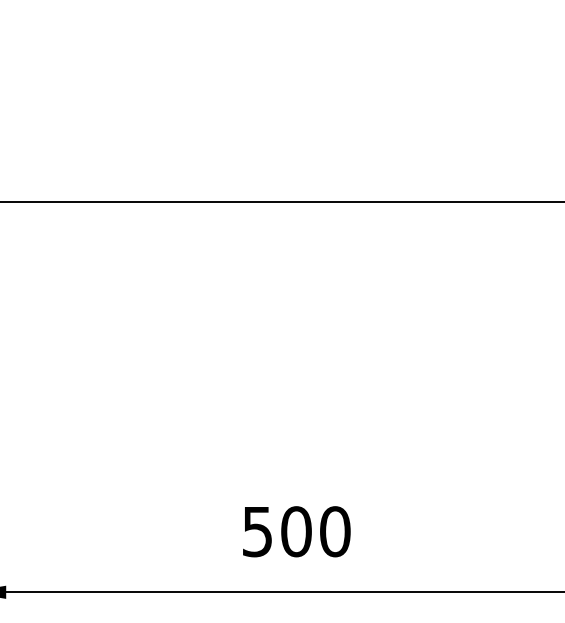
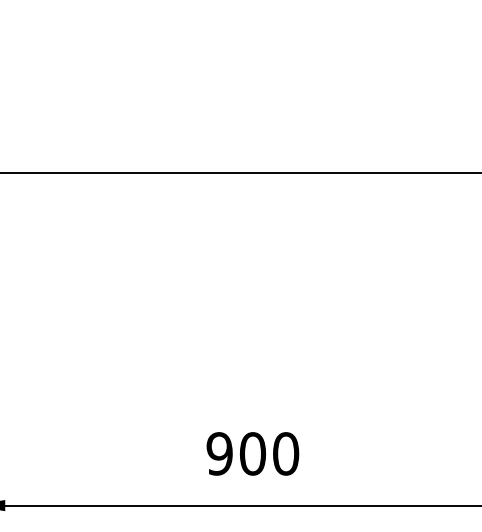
text: (257, 531) -> (219, 453), 500 -> 900

